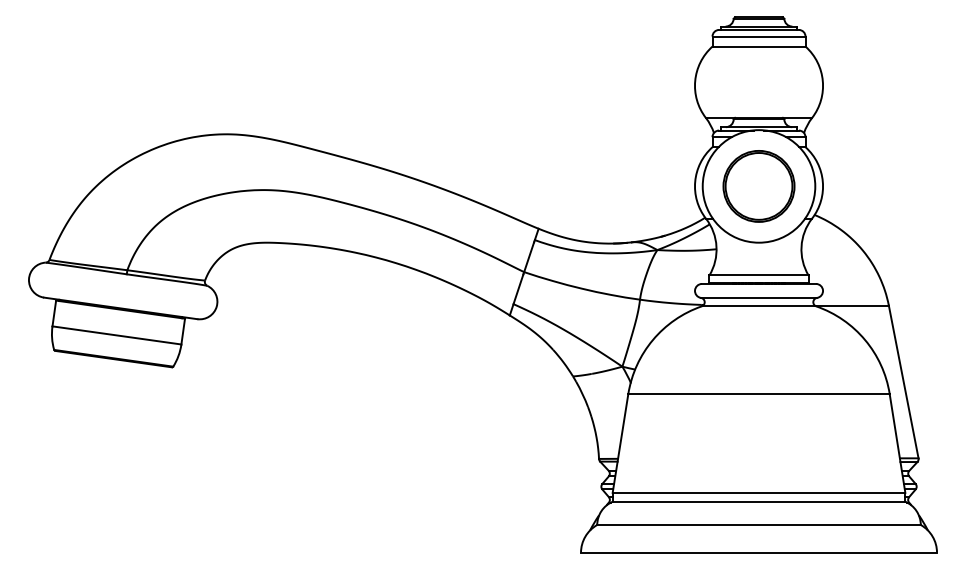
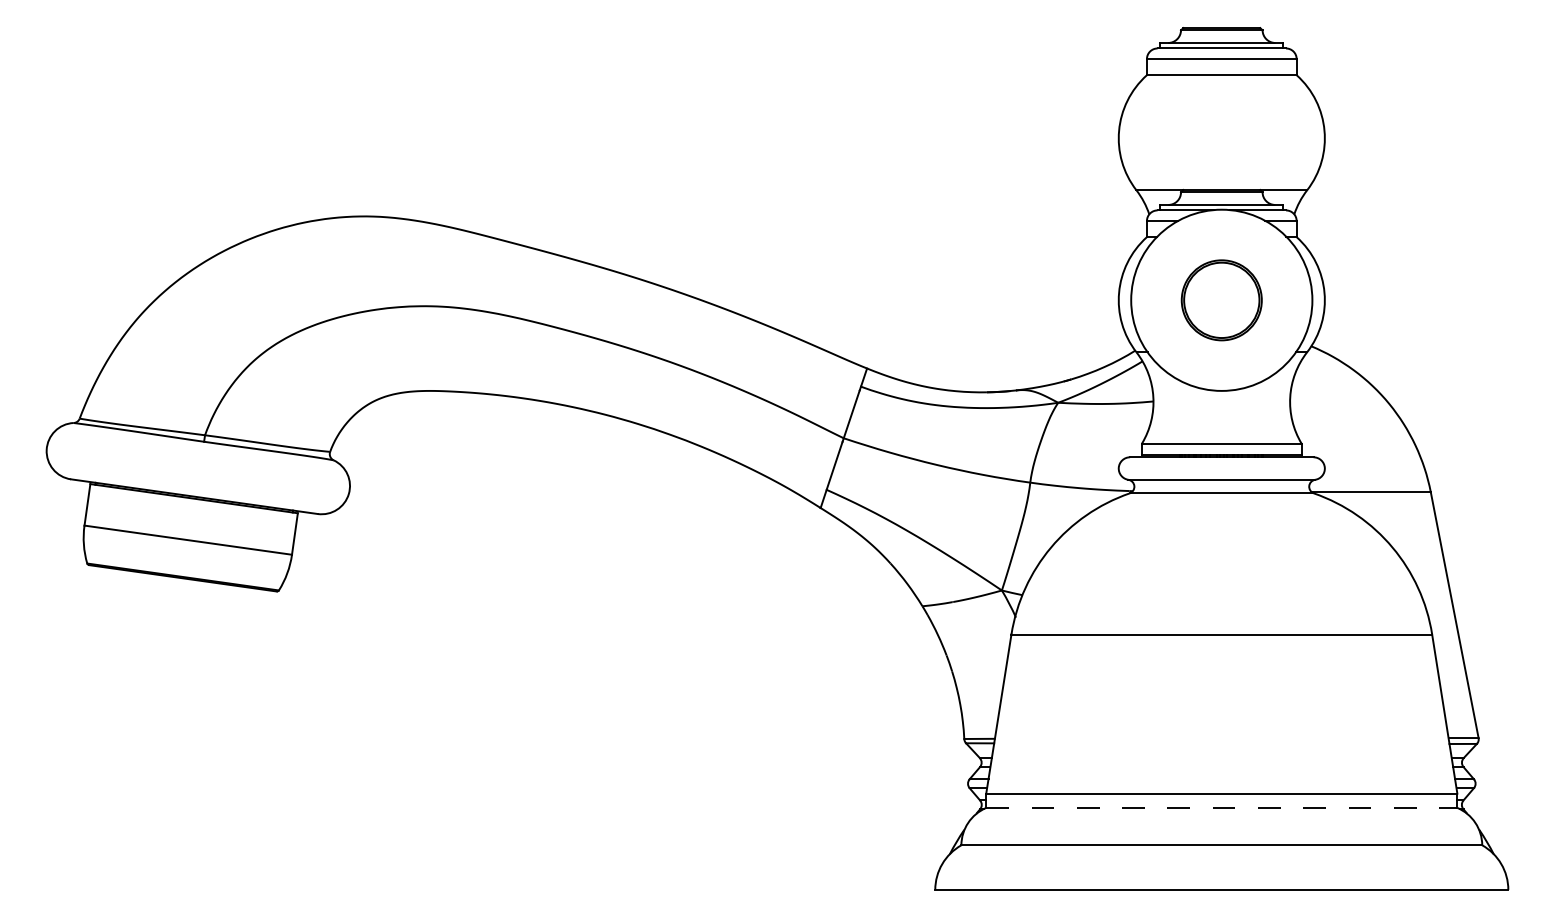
part: (758, 186) -> (1220, 300), size x0.7
line: (759, 501) -> (1222, 807), solid -> dashed

